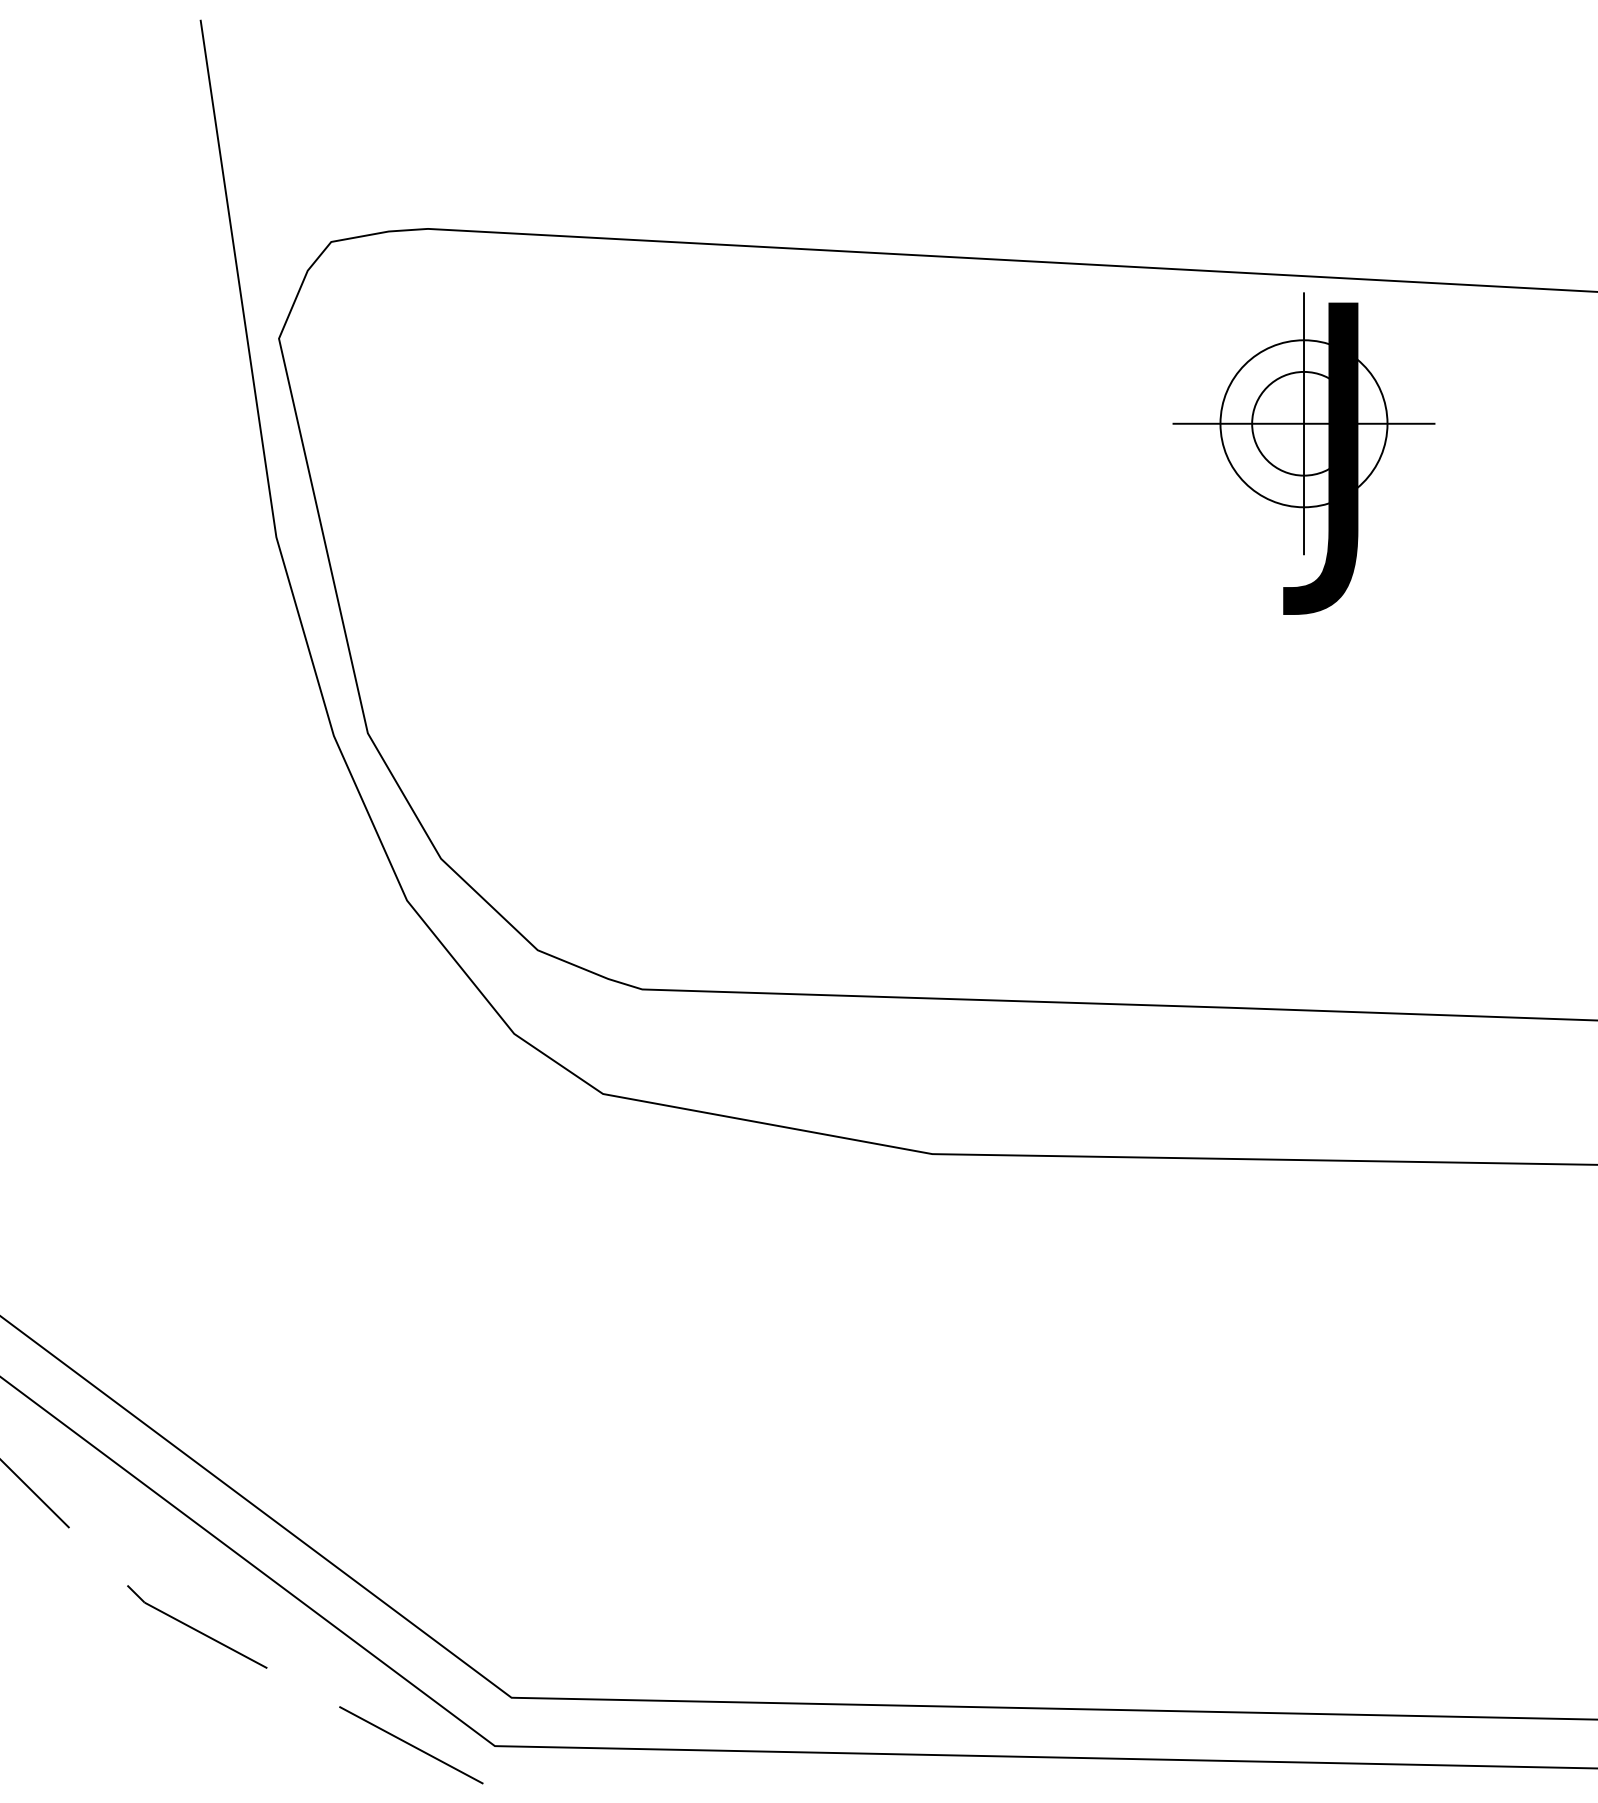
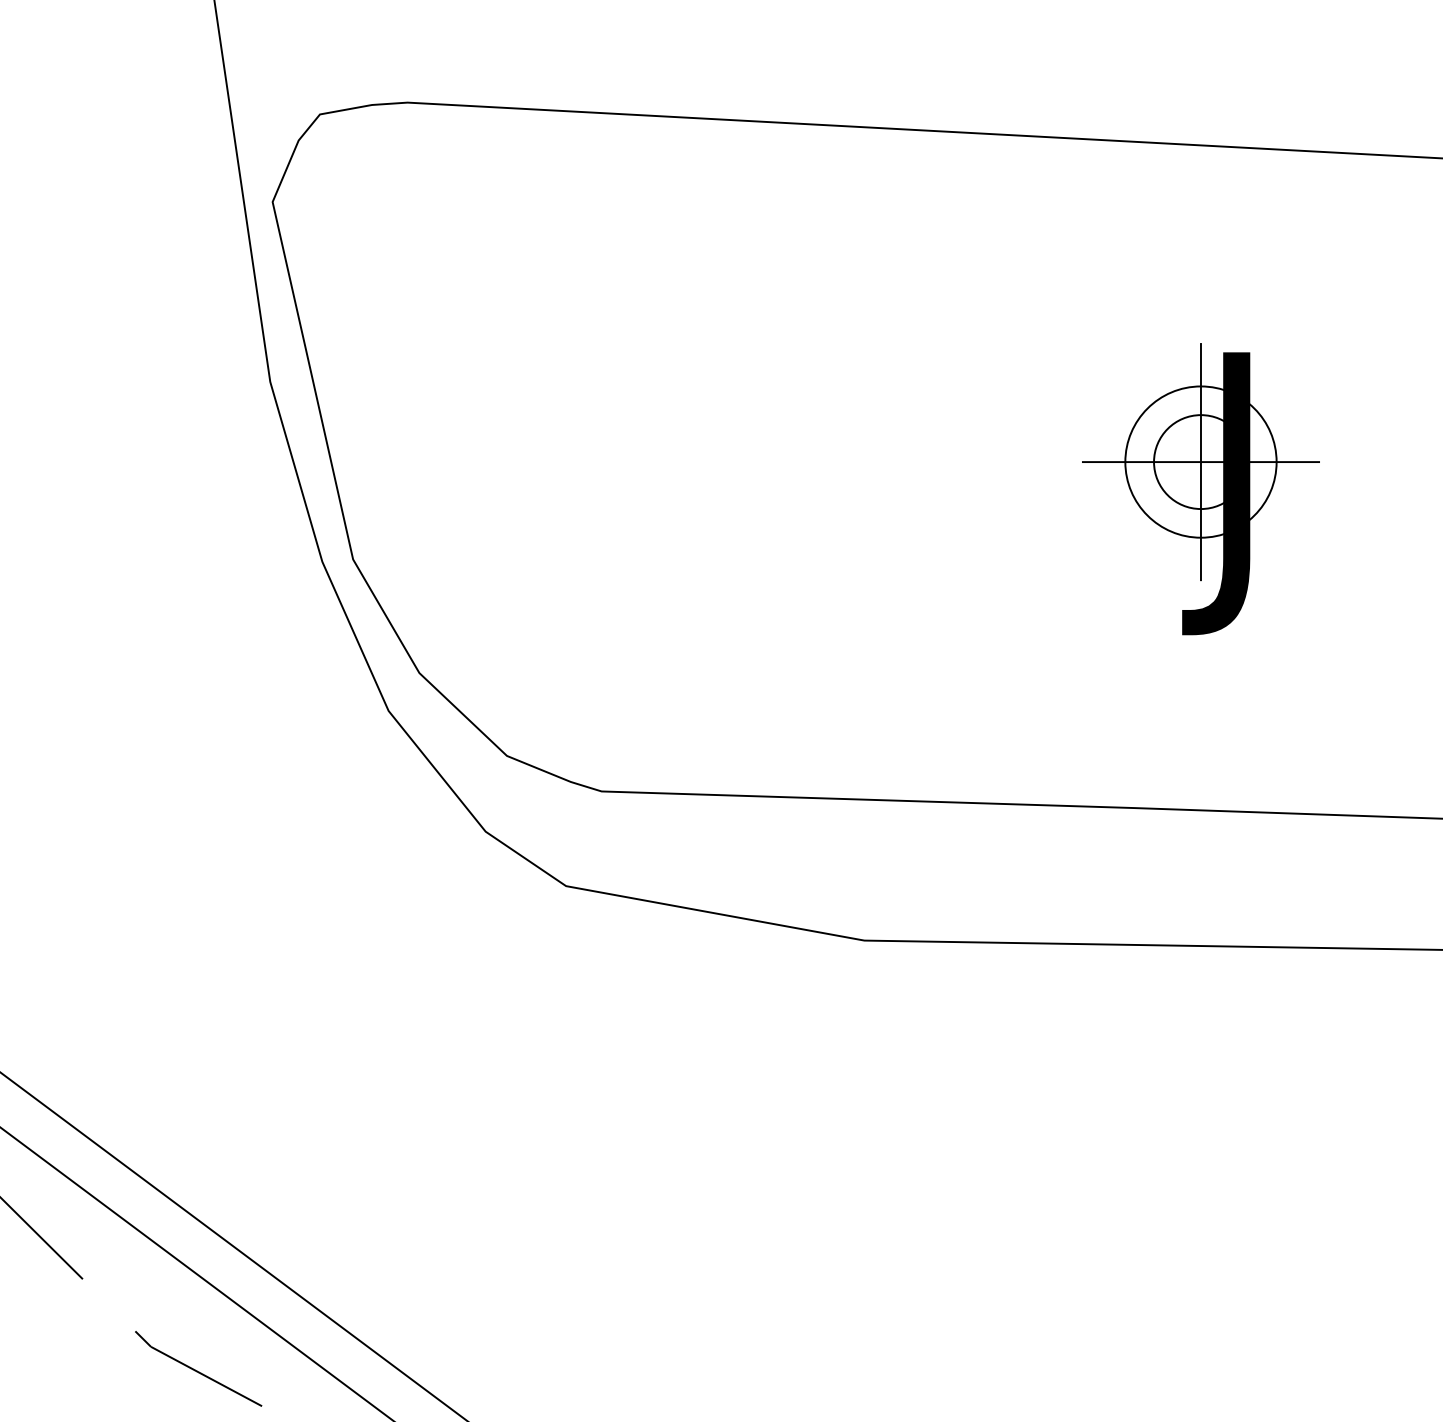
part: (1303, 453) -> (1200, 488), moved

